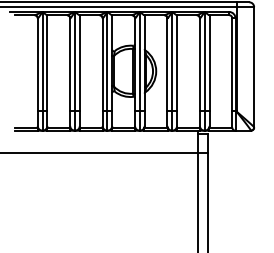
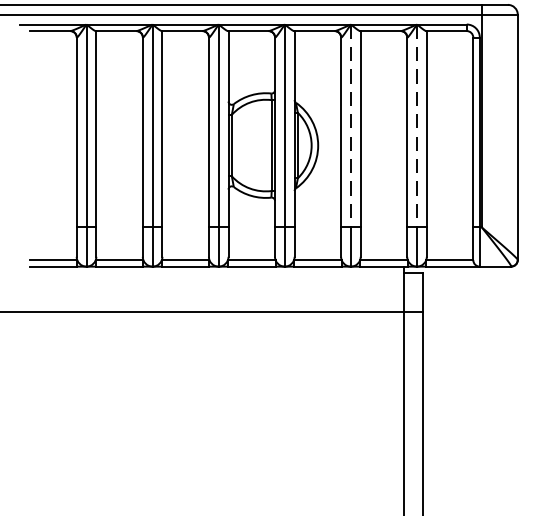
line: (172, 61) -> (351, 125), solid -> dashed
line: (204, 61) -> (416, 125), solid -> dashed

